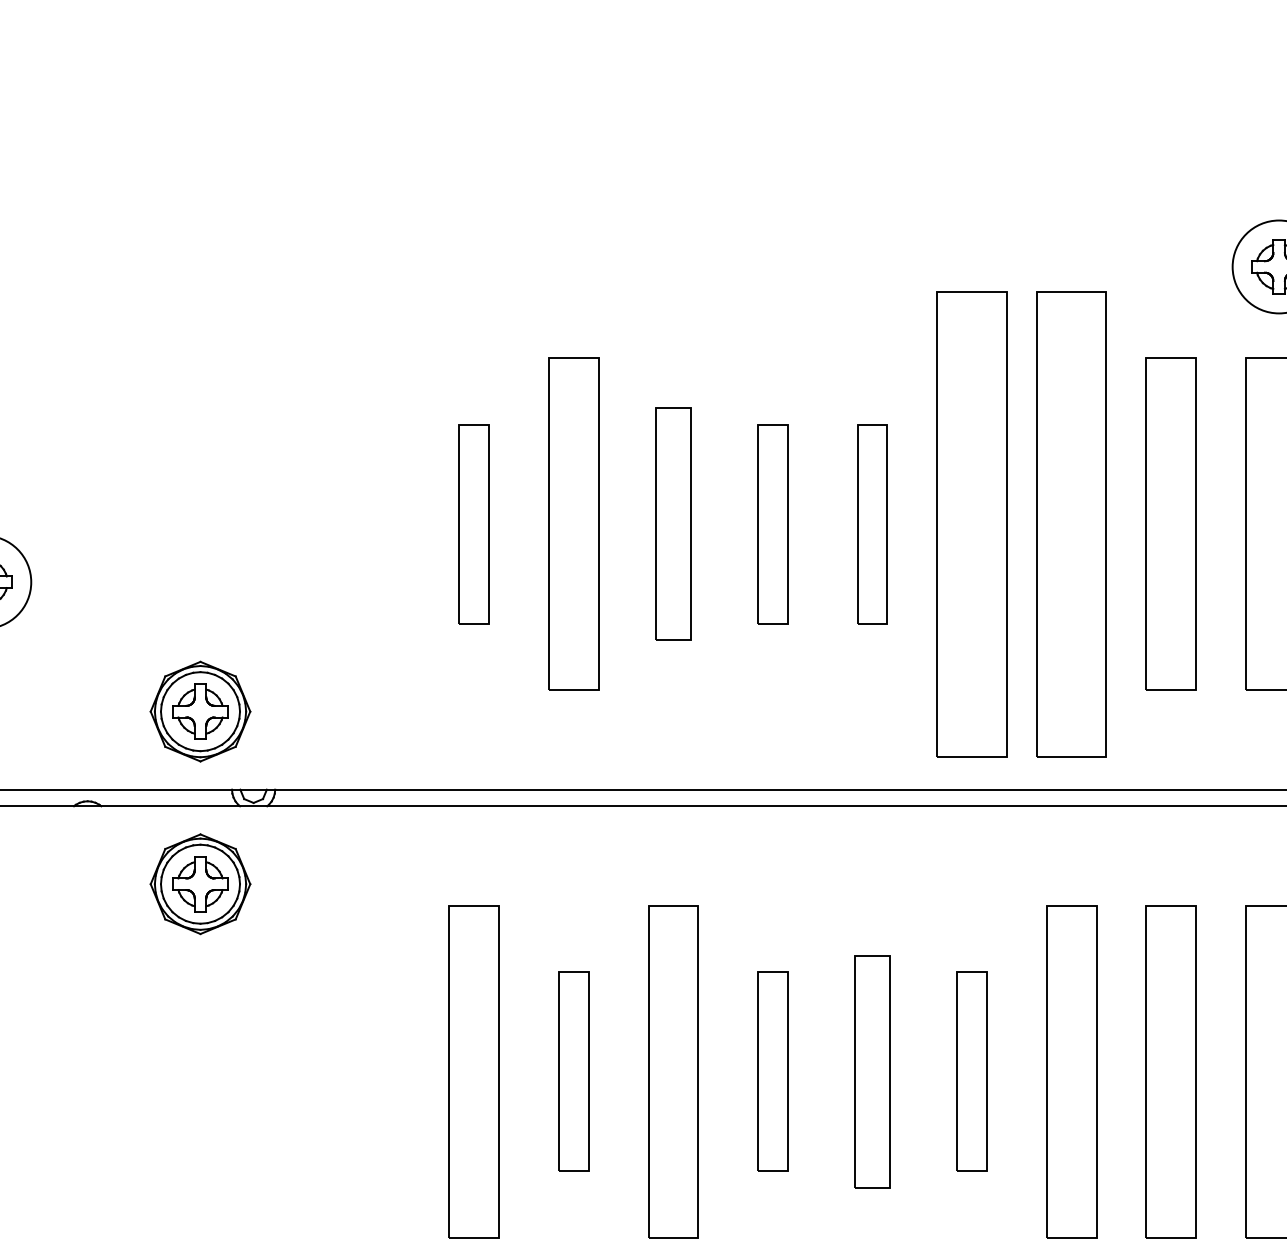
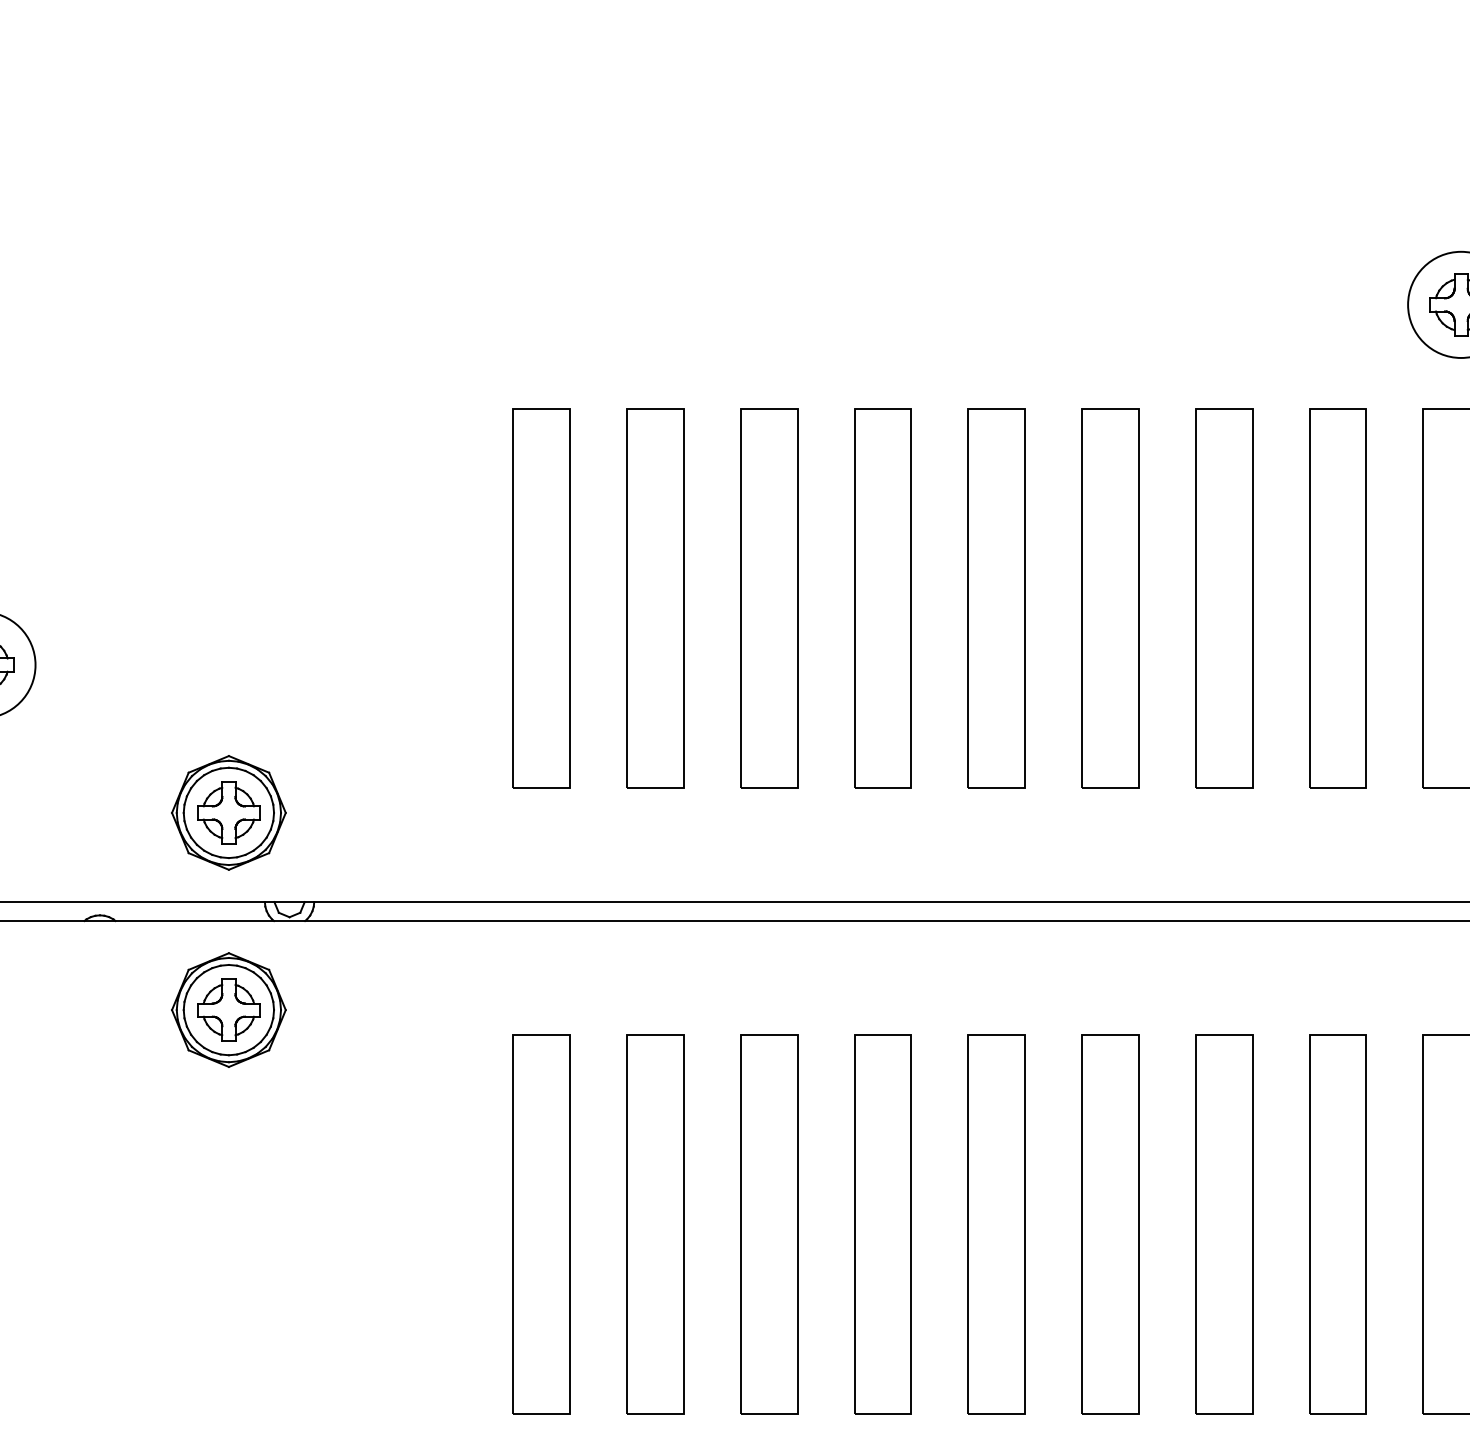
part: (474, 523) -> (541, 598), size x1.67
part: (673, 523) -> (769, 598), size x1.43
part: (772, 523) -> (882, 598), size x1.67
part: (872, 523) -> (996, 598), size x1.67
part: (972, 523) -> (1110, 598), size x0.71
part: (1071, 523) -> (1224, 598), size x0.71
part: (573, 1071) -> (655, 1224), size x1.67
part: (772, 1071) -> (882, 1224), size x1.67
part: (872, 1071) -> (996, 1224), size x1.43
part: (972, 1071) -> (1110, 1224), size x1.67

